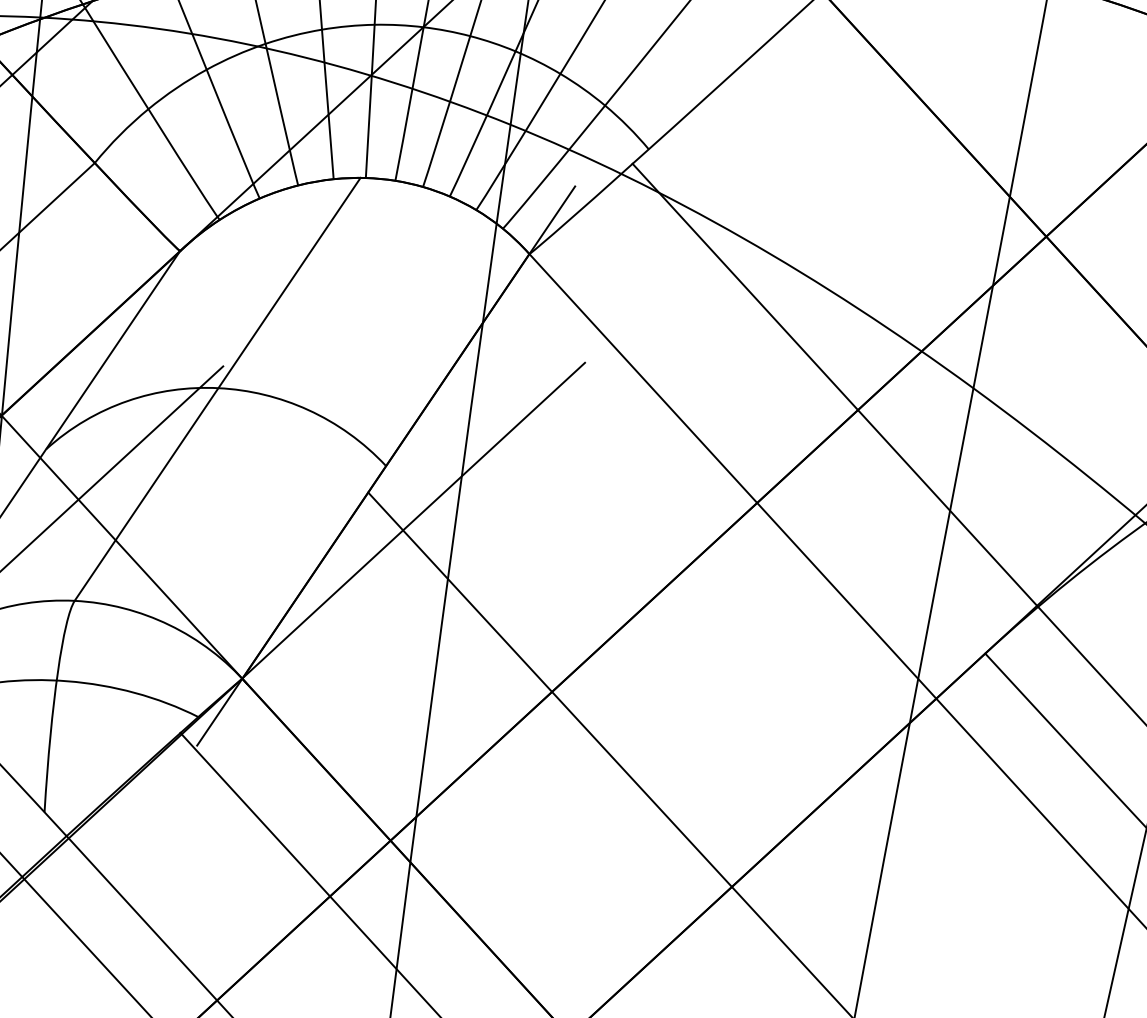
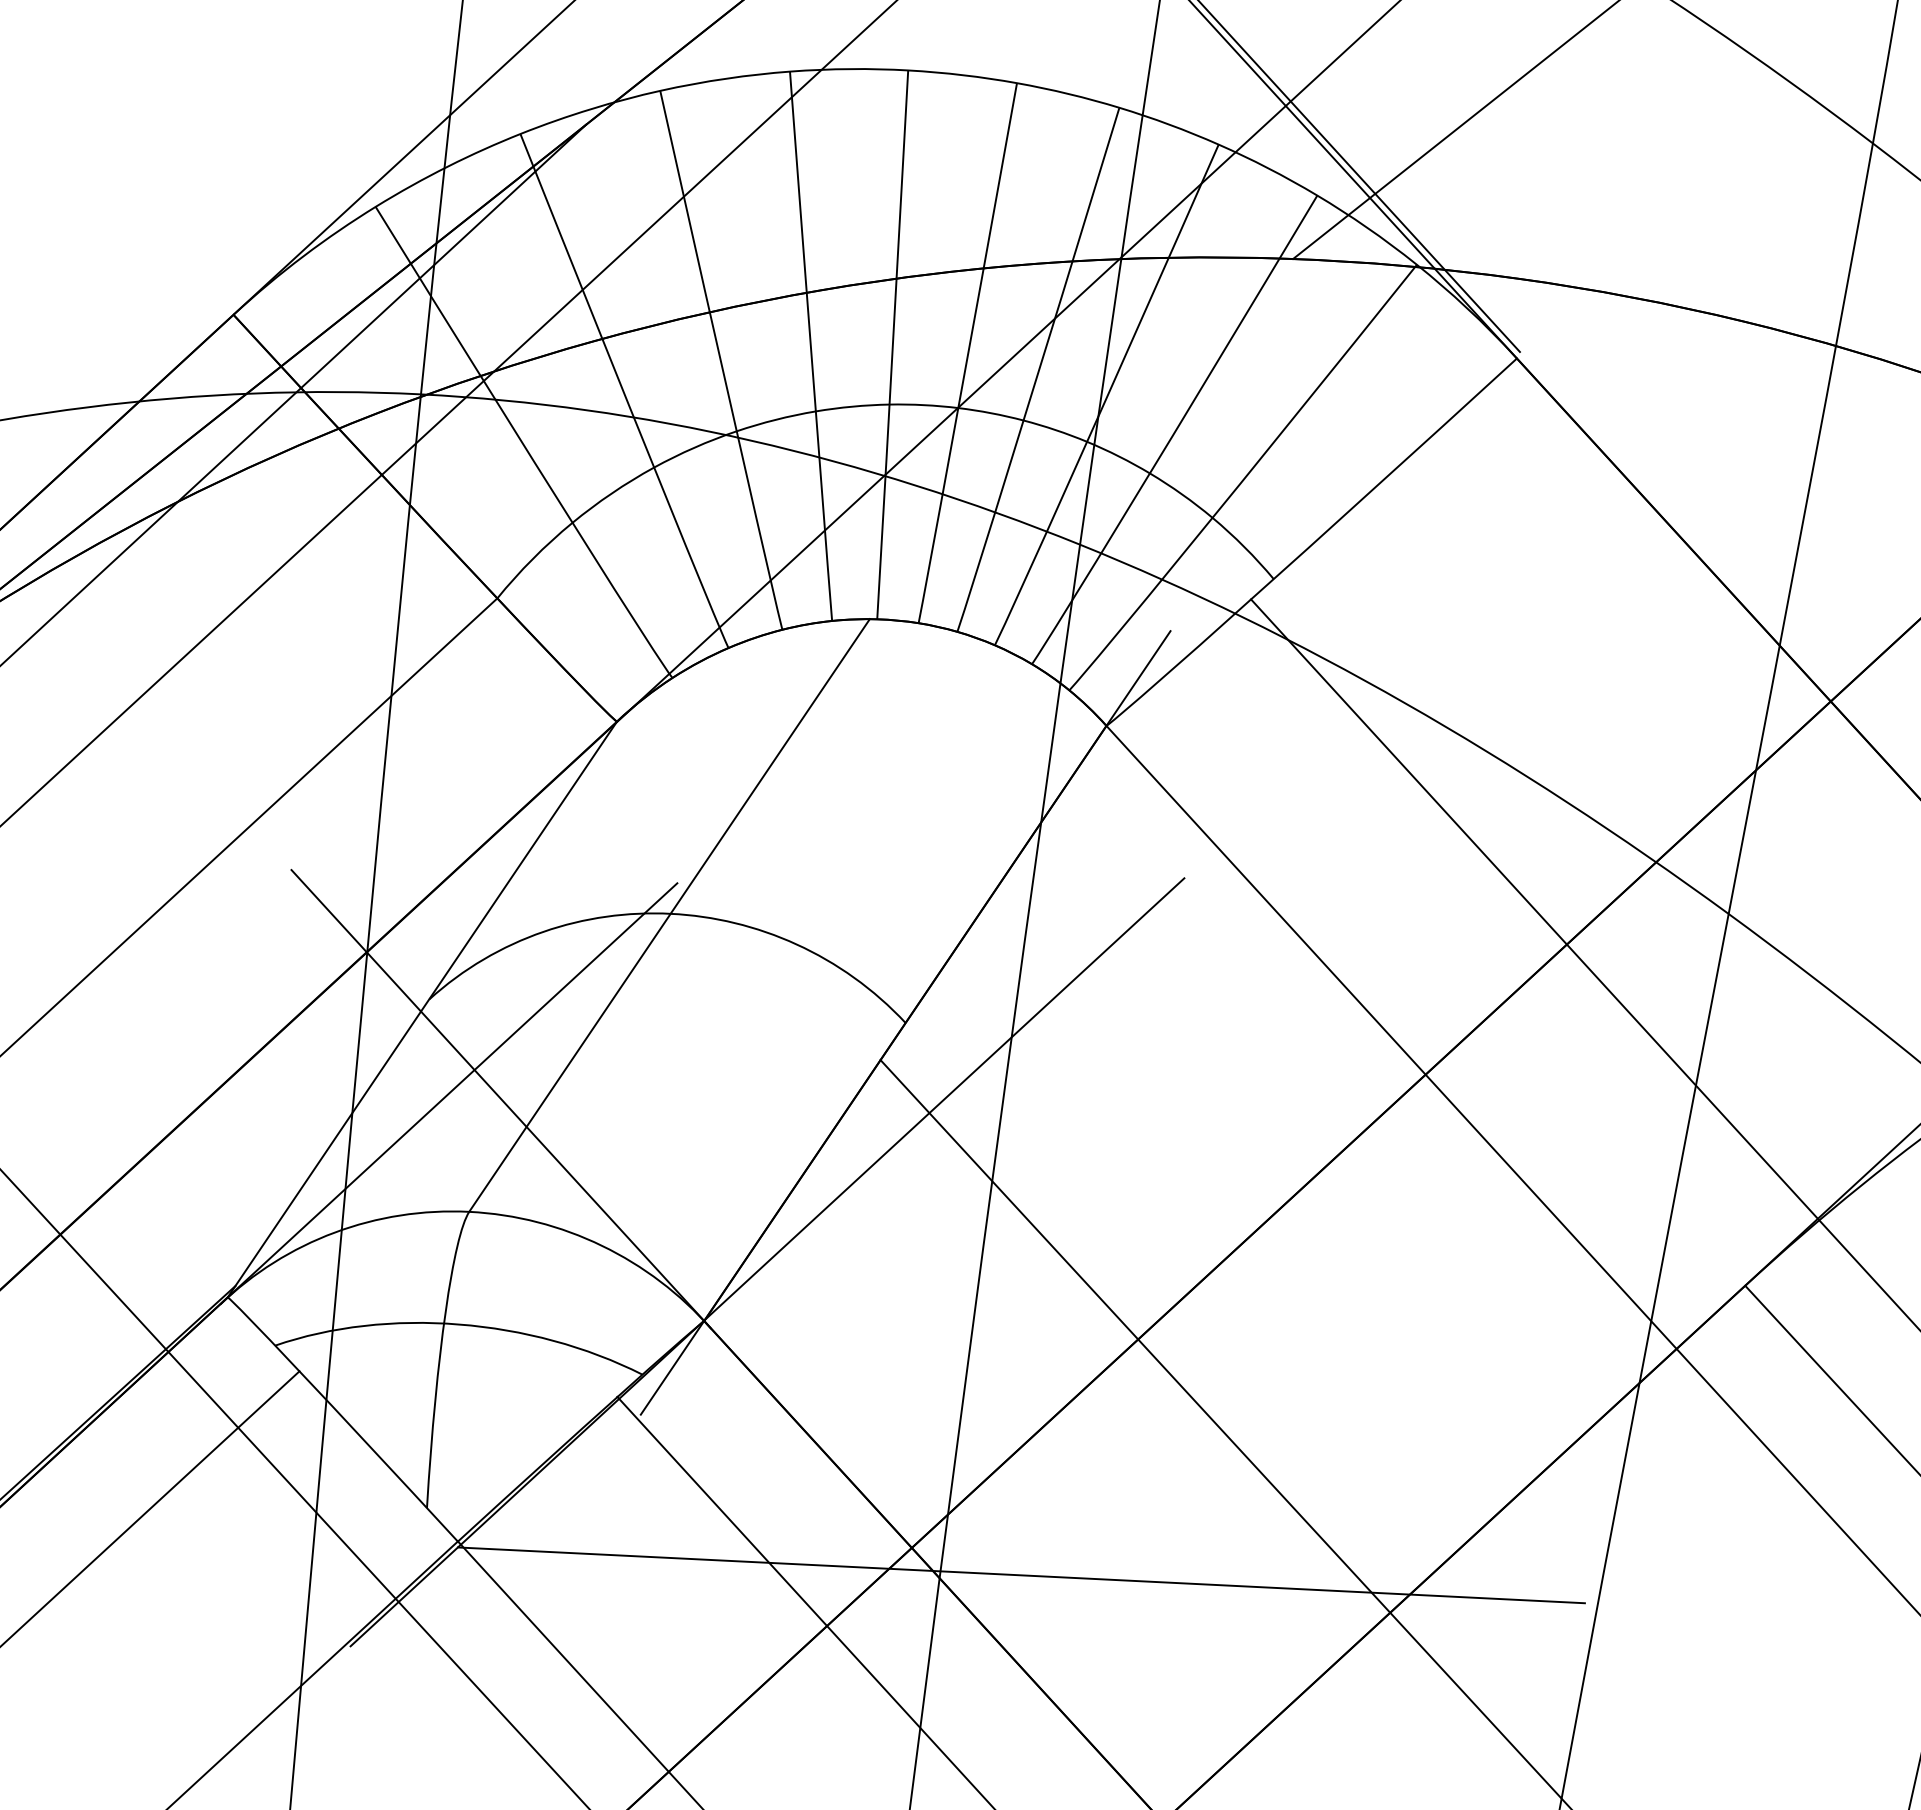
line: (468, 860) -> (1020, 1575), added

